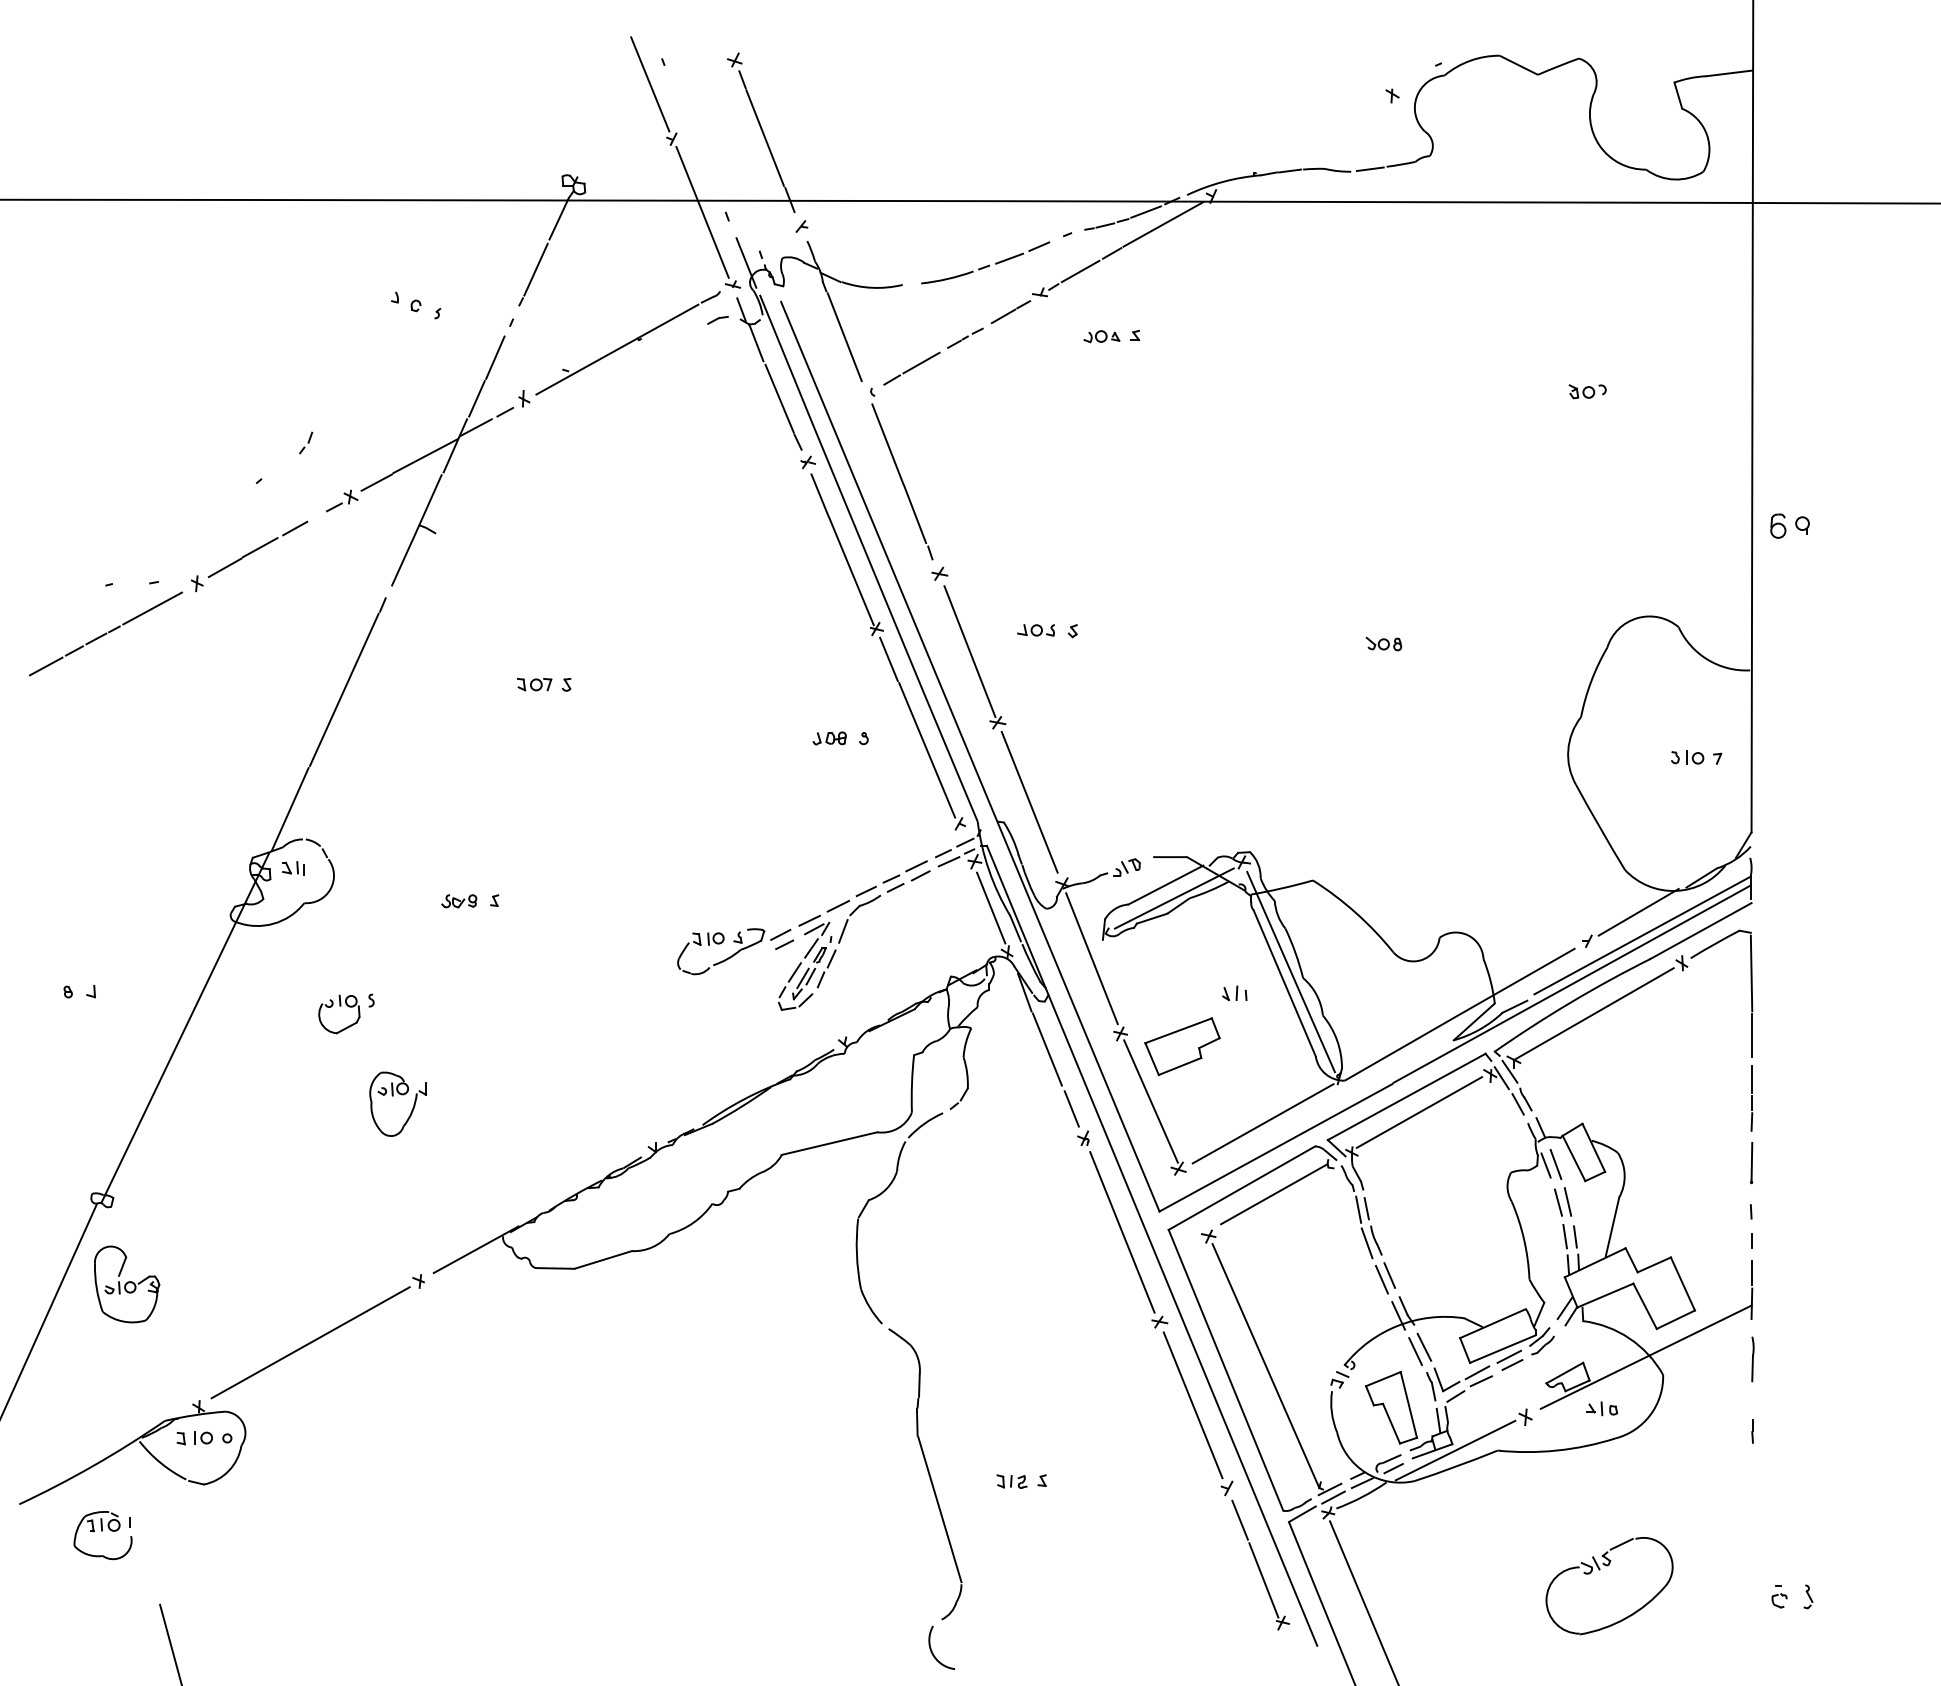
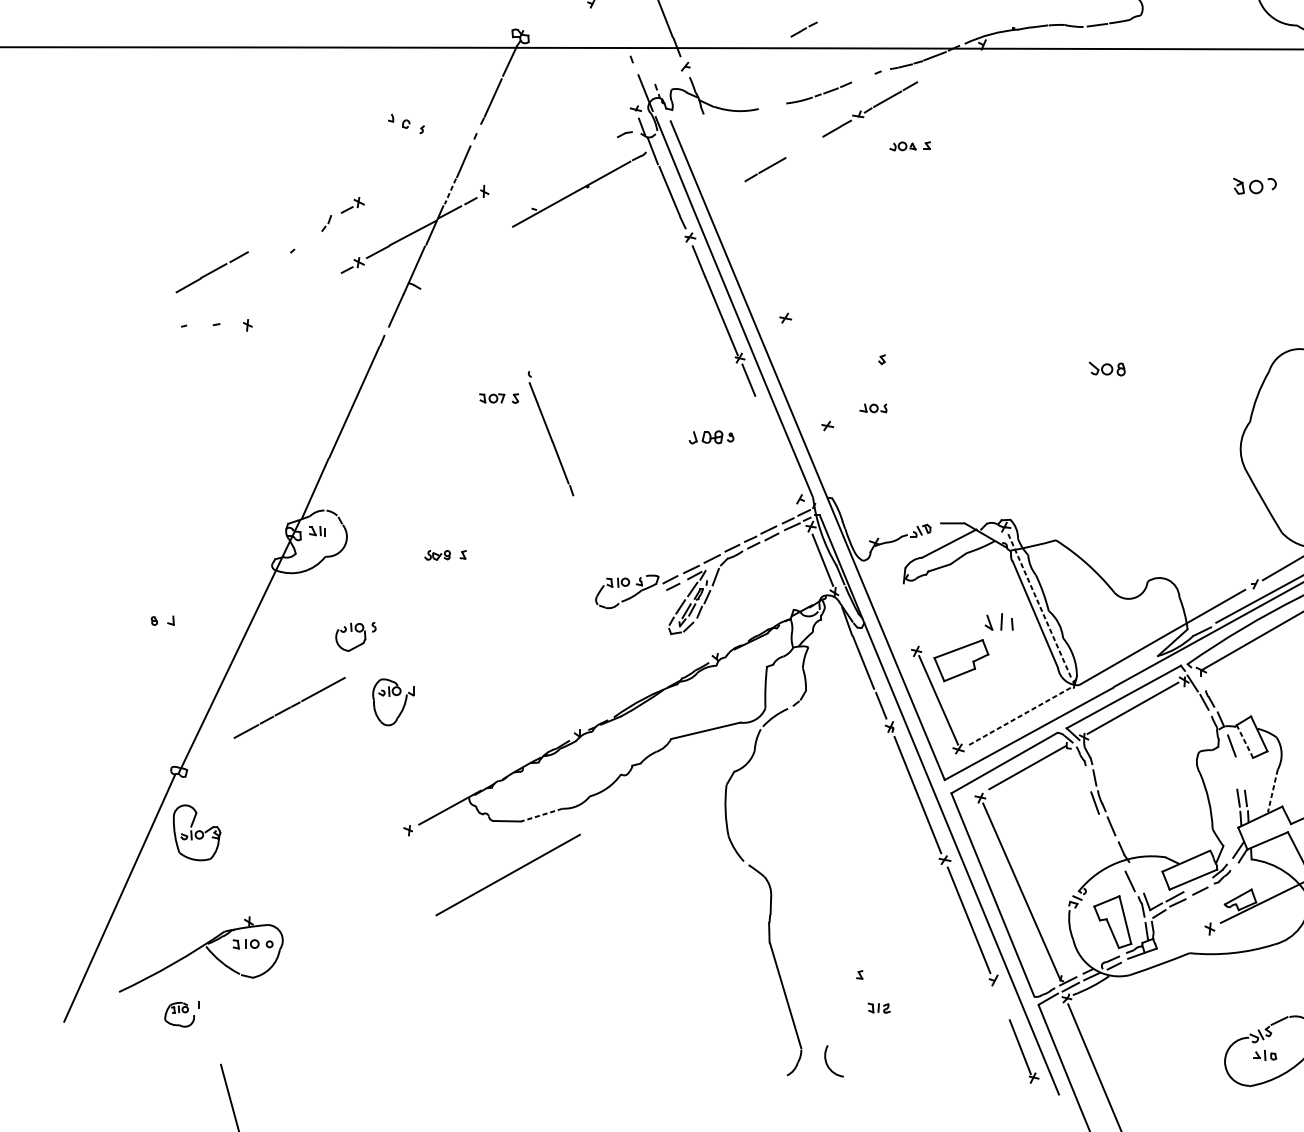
line: (702, 211) -> (613, 55), removed
line: (1163, 224) -> (947, 65), removed
part: (985, 262) -> (818, 92), size x0.7
line: (844, 337) -> (716, 147), removed
line: (965, 337) -> (804, 29), moved
part: (627, 343) -> (579, 189), moved
part: (1587, 391) -> (1254, 186), size x1.6
line: (476, 399) -> (450, 191), solid -> dashed
part: (342, 417) -> (353, 204), added
part: (901, 473) -> (550, 433), moved
line: (257, 549) -> (211, 272), moved
part: (1035, 630) -> (873, 408), moved
line: (105, 633) -> (289, 707), moved
part: (1383, 643) -> (1106, 368), size x1.4
line: (969, 651) -> (807, 374), removed
part: (829, 738) -> (705, 437), size x1.4
line: (927, 750) -> (776, 446), removed
line: (1029, 801) -> (850, 483), removed
line: (1173, 898) -> (954, 553), removed
line: (1091, 958) -> (895, 596), removed
line: (1291, 972) -> (1040, 606), solid -> dashed
part: (1234, 993) -> (999, 622), size x1.6
line: (1509, 1071) -> (1198, 678), removed
line: (1263, 1123) -> (1020, 716), solid -> dashed
line: (1573, 1158) -> (1244, 741), solid -> dashed
line: (1545, 1165) -> (1224, 746), removed
line: (1567, 1201) -> (1240, 772), removed
line: (1557, 1202) -> (1232, 773), removed
line: (1358, 1209) -> (1088, 778), removed
line: (1612, 1227) -> (1272, 791), solid -> dashed
line: (603, 1259) -> (542, 814), solid -> dashed
line: (1381, 1279) -> (1105, 829), removed
line: (1398, 1315) -> (1117, 855), removed
line: (310, 1342) -> (508, 874), moved
line: (1424, 1346) -> (1136, 877), removed
line: (1508, 1356) -> (1197, 885), removed
part: (1602, 1408) -> (1265, 1055), moved
line: (1455, 1450) -> (1159, 953), removed
part: (1011, 1481) -> (878, 1008), moved
line: (1239, 1519) -> (1002, 1003), removed
part: (102, 1535) -> (179, 1014), size x0.7
arc: (932, 1650) -> (827, 1063), moved

